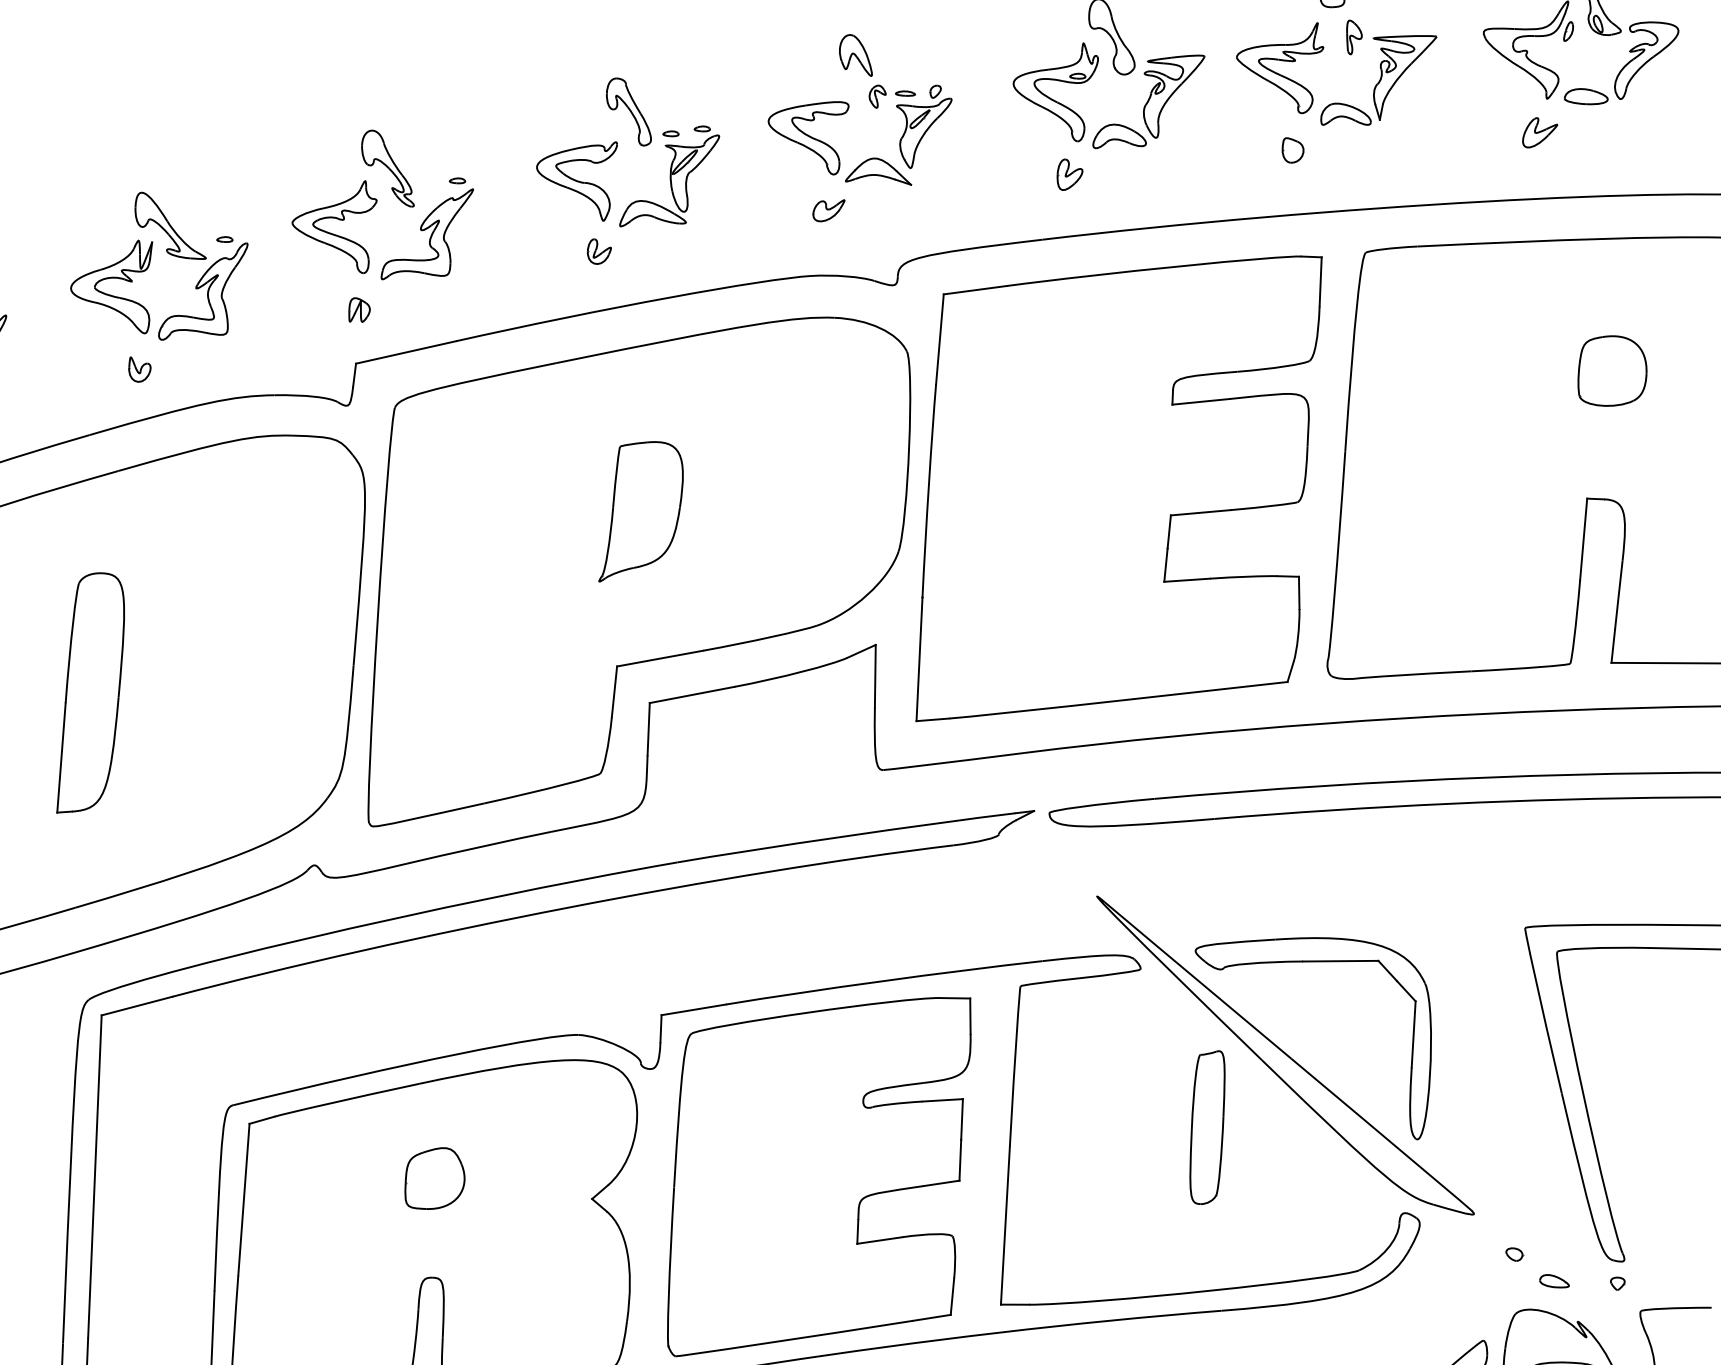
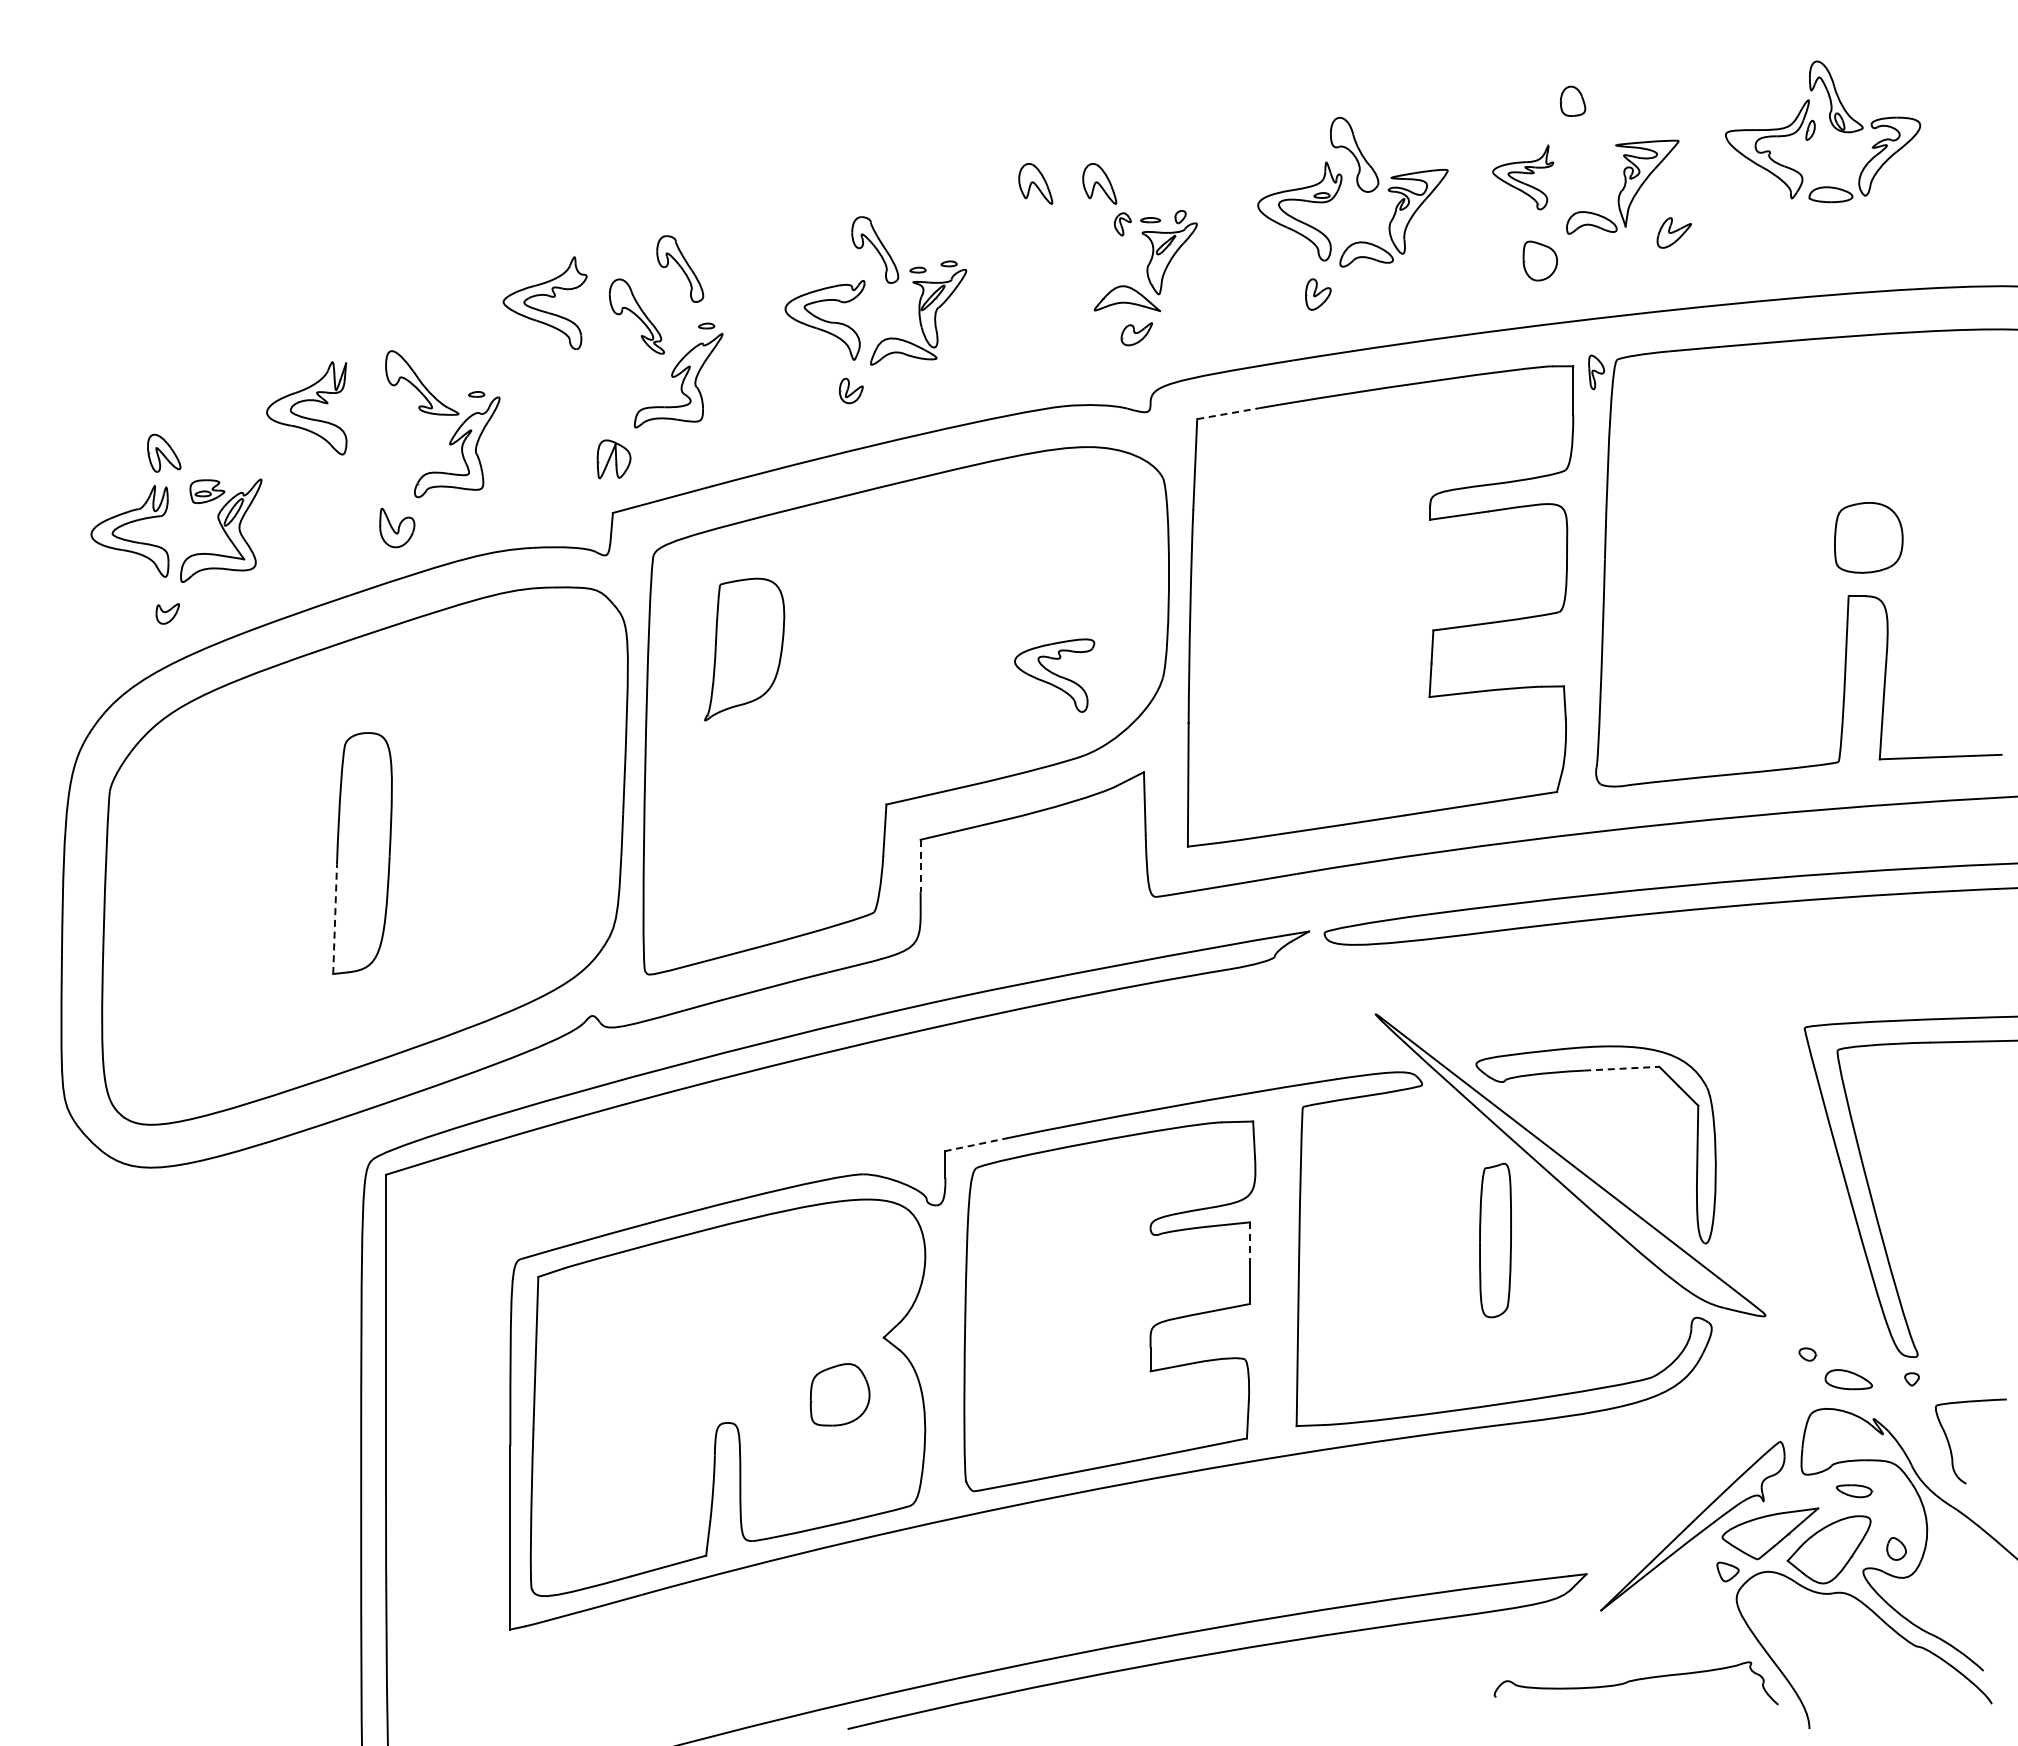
part: (1354, 37) -> (1596, 372), moved
part: (792, 52) -> (1035, 183), added
part: (1278, 66) -> (1522, 177), size x0.7
part: (433, 122) -> (680, 268), added
part: (1539, 132) -> (1673, 232), moved
part: (807, 136) -> (1054, 675), moved
part: (1292, 150) -> (1539, 260), size x1.6
part: (828, 210) -> (1136, 334), moved
part: (333, 233) -> (544, 310), moved
part: (110, 278) -> (306, 401), moved
line: (975, 290) -> (1228, 413), solid -> dashed
part: (359, 310) -> (614, 459), size x1.6
part: (139, 370) -> (396, 528), size x1.6
part: (1612, 370) -> (1868, 537), moved
part: (641, 512) -> (744, 649), moved
line: (648, 729) -> (920, 866), solid -> dashed
line: (61, 758) -> (335, 919), solid -> dashed
line: (1340, 960) -> (1621, 1068), solid -> dashed
line: (693, 1009) -> (977, 1144), solid -> dashed
line: (962, 1120) -> (1250, 1243), solid -> dashed
part: (435, 1178) -> (840, 1394), moved
part: (1554, 1281) -> (1848, 1379), size x1.6

